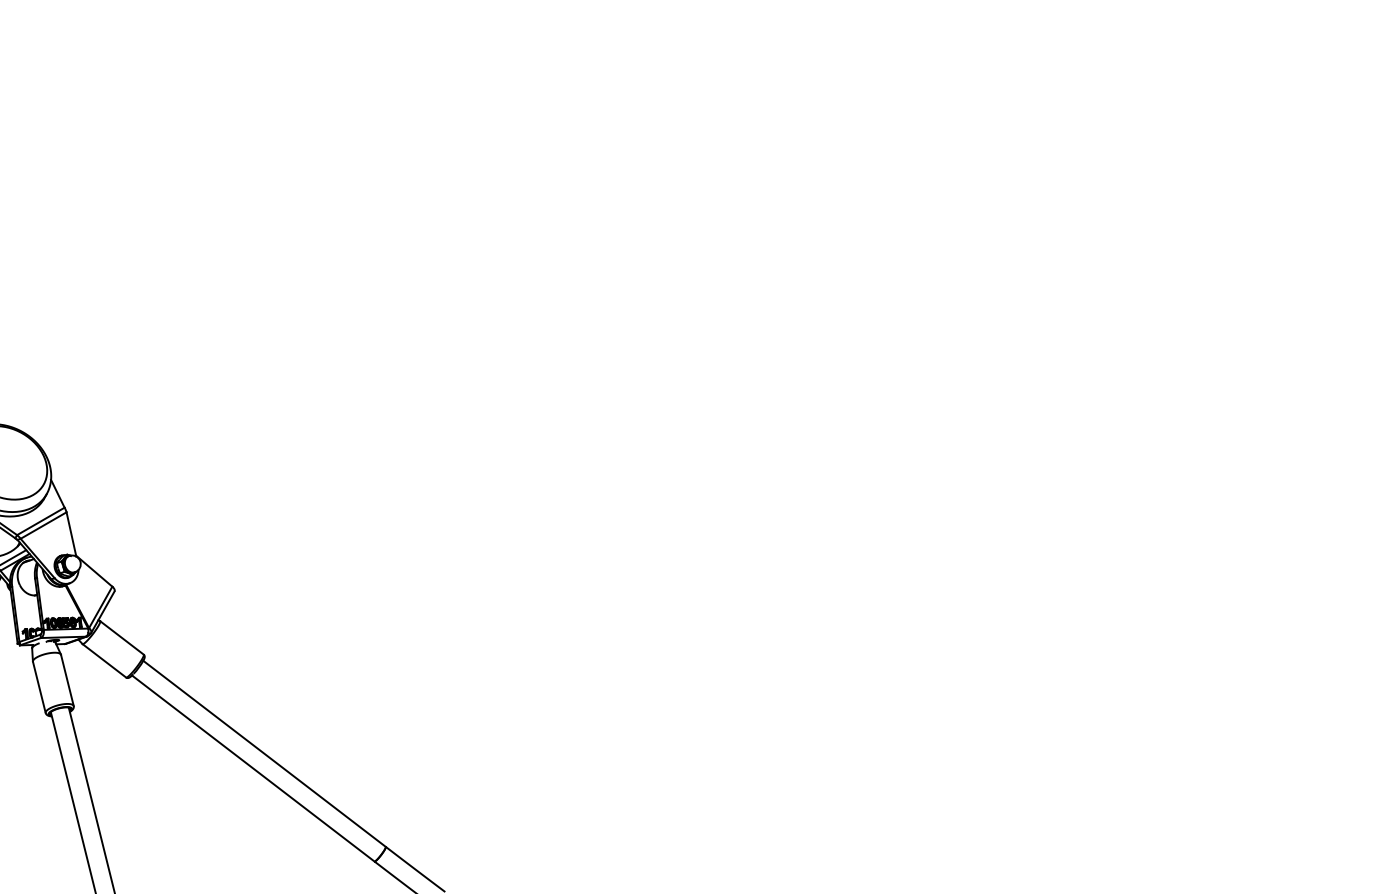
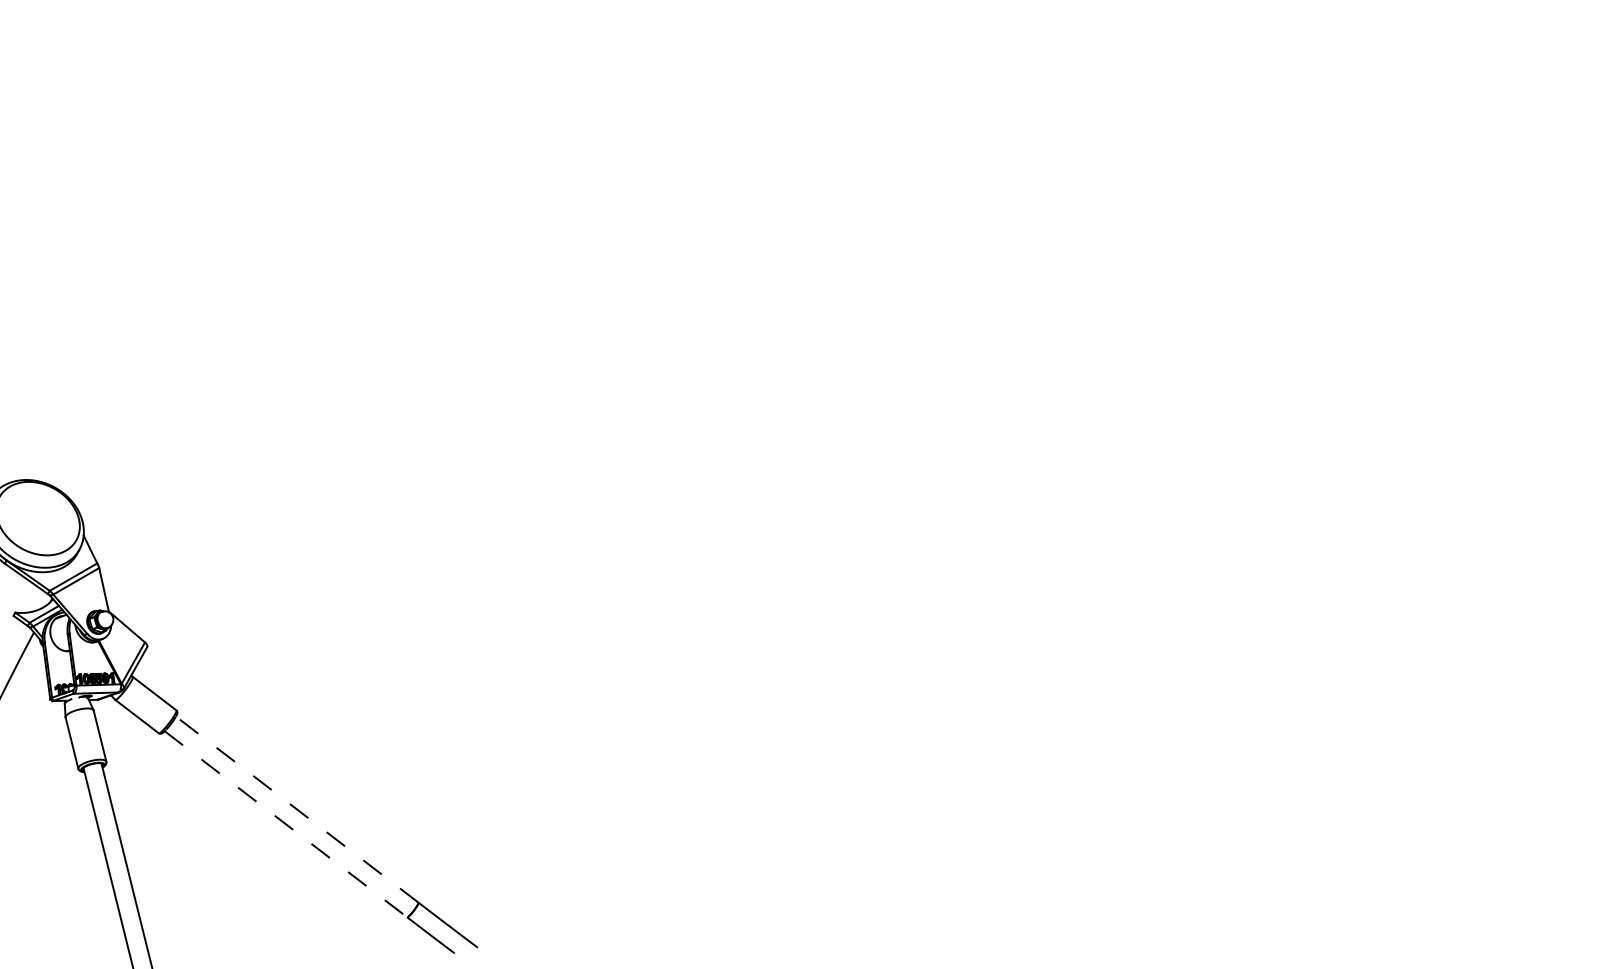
line: (264, 753) -> (297, 809), solid -> dashed
line: (252, 768) -> (285, 824), solid -> dashed

